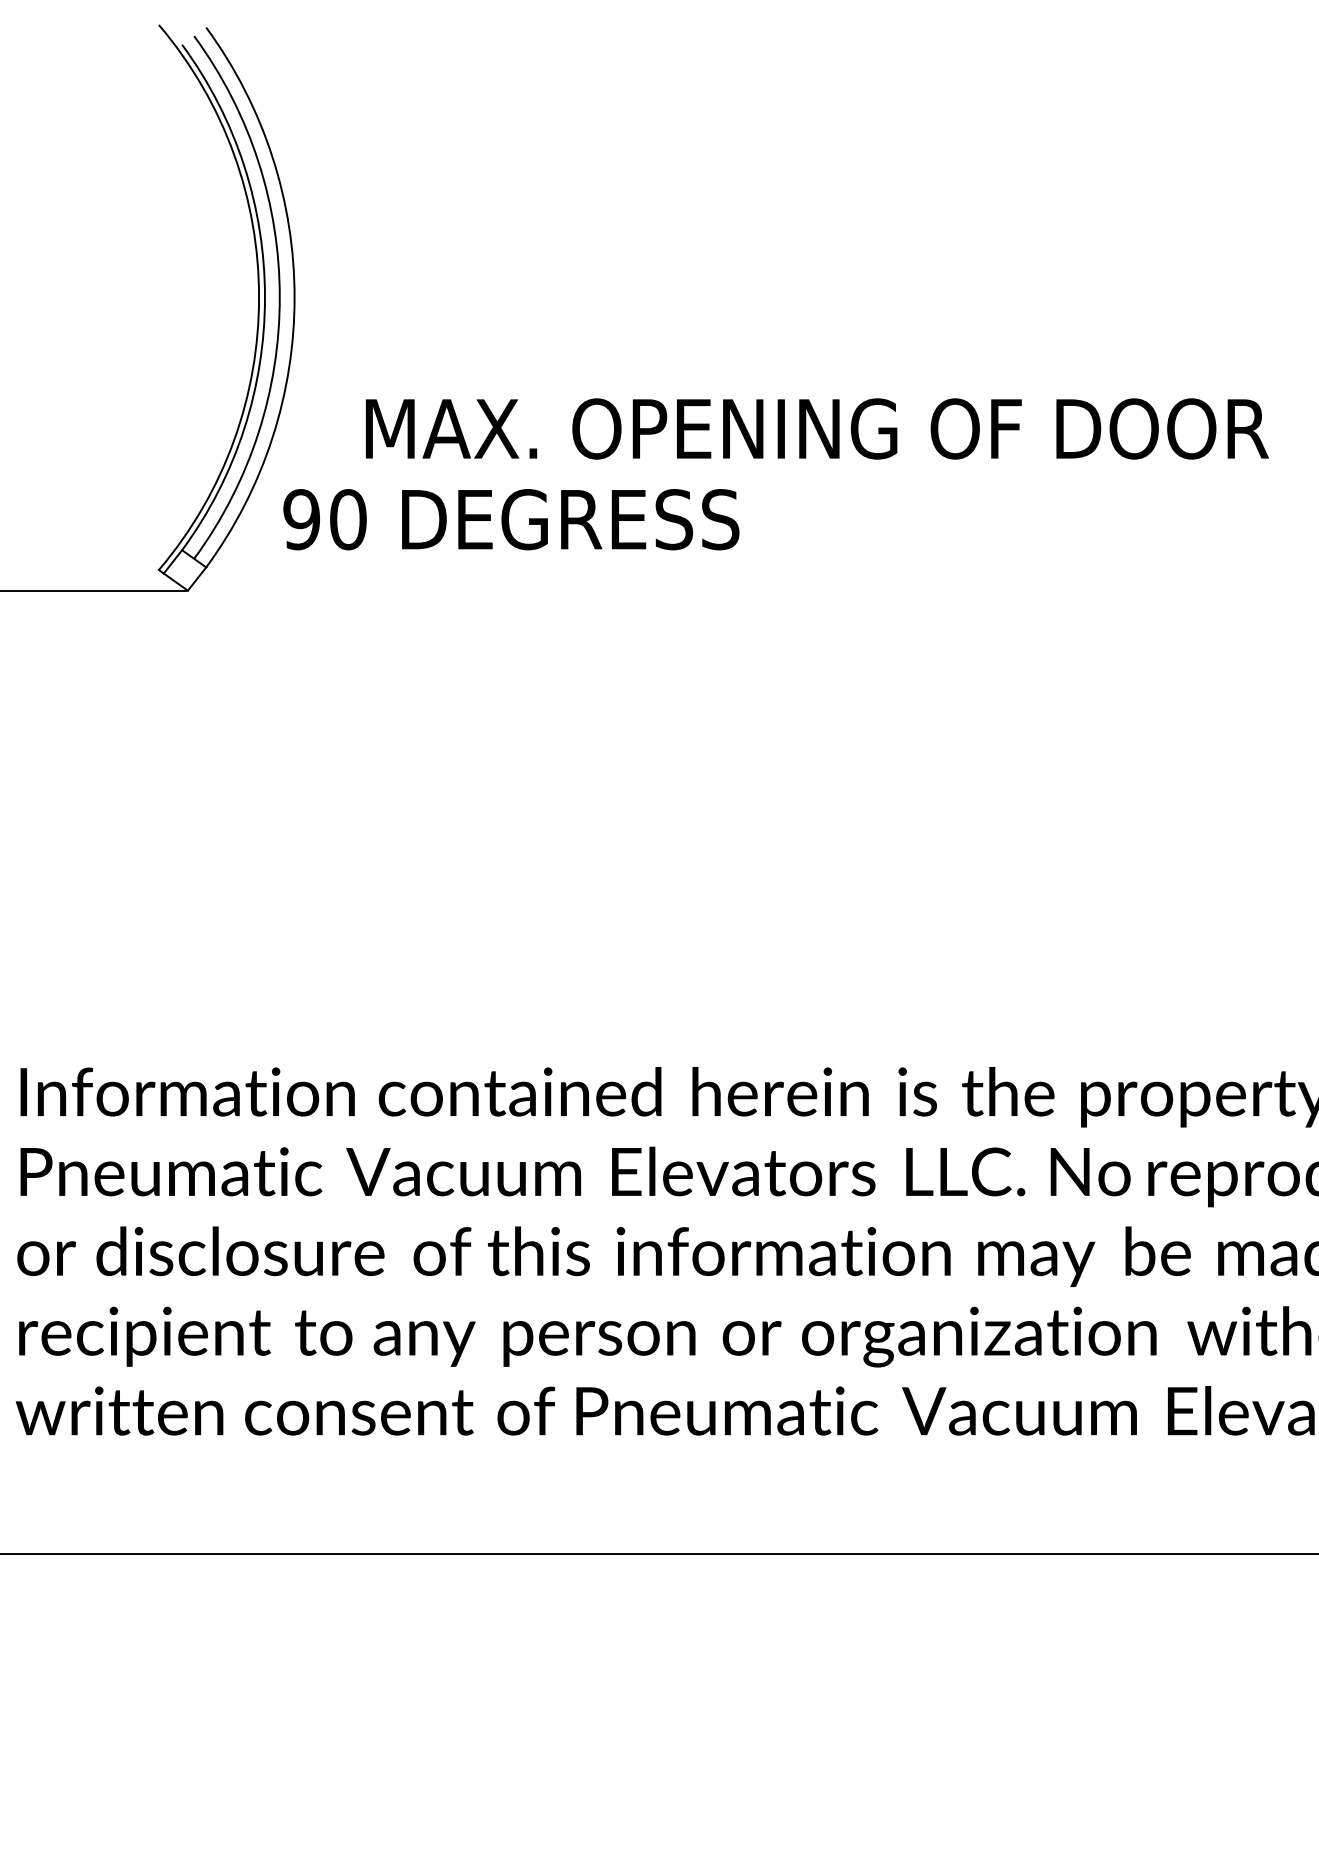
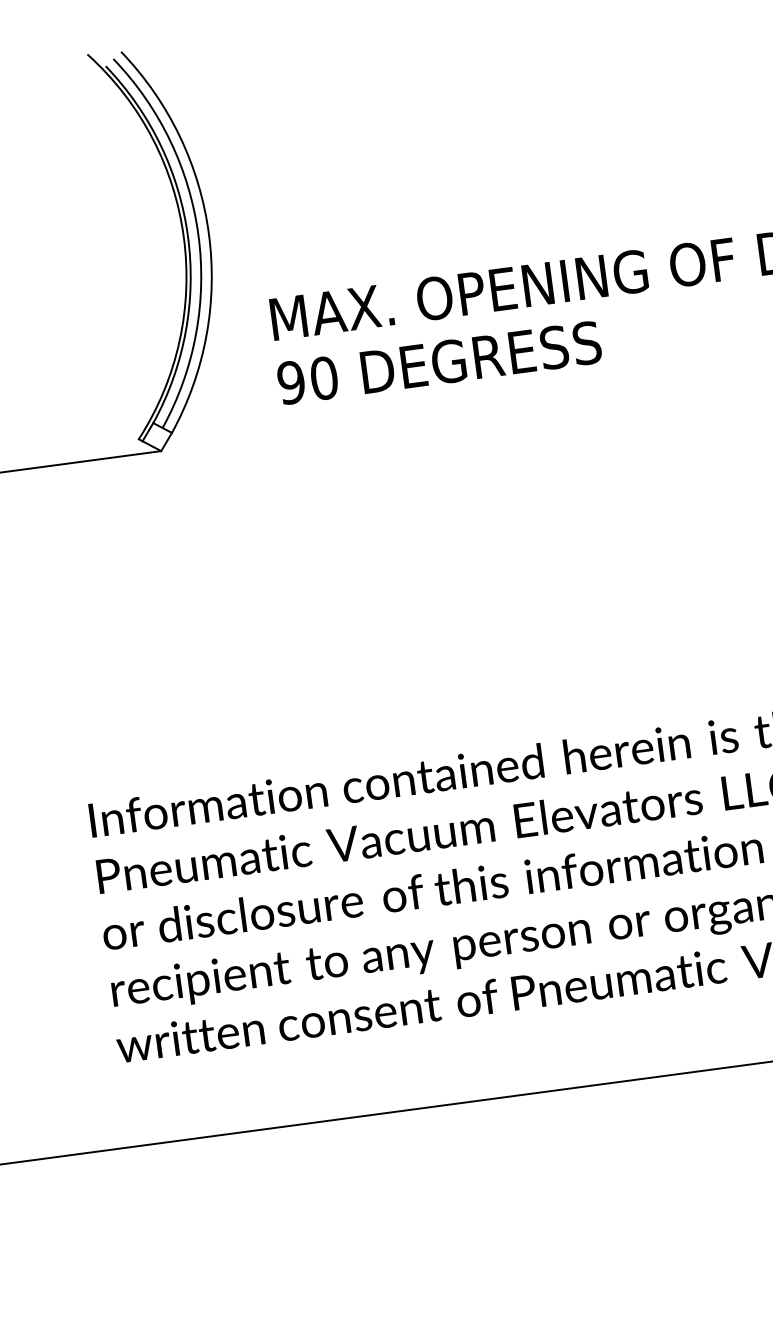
text: (511, 519) -> (439, 362), moved

